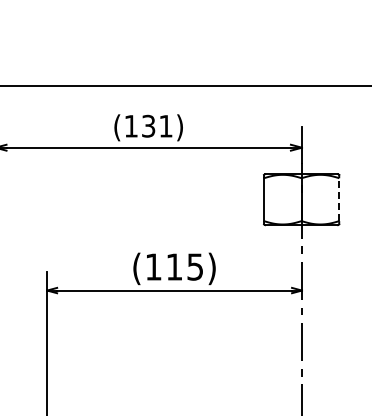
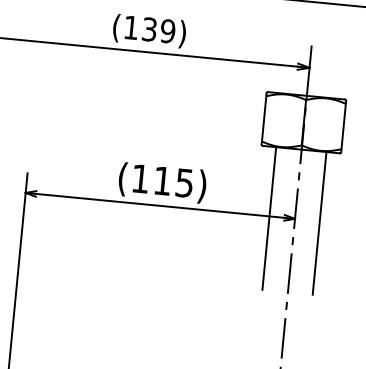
text: (165, 125) -> (167, 30), (131) -> (139)
line: (339, 199) -> (343, 126), dashed -> solid
line: (277, 292) -> (268, 218), added
line: (325, 292) -> (319, 223), added

